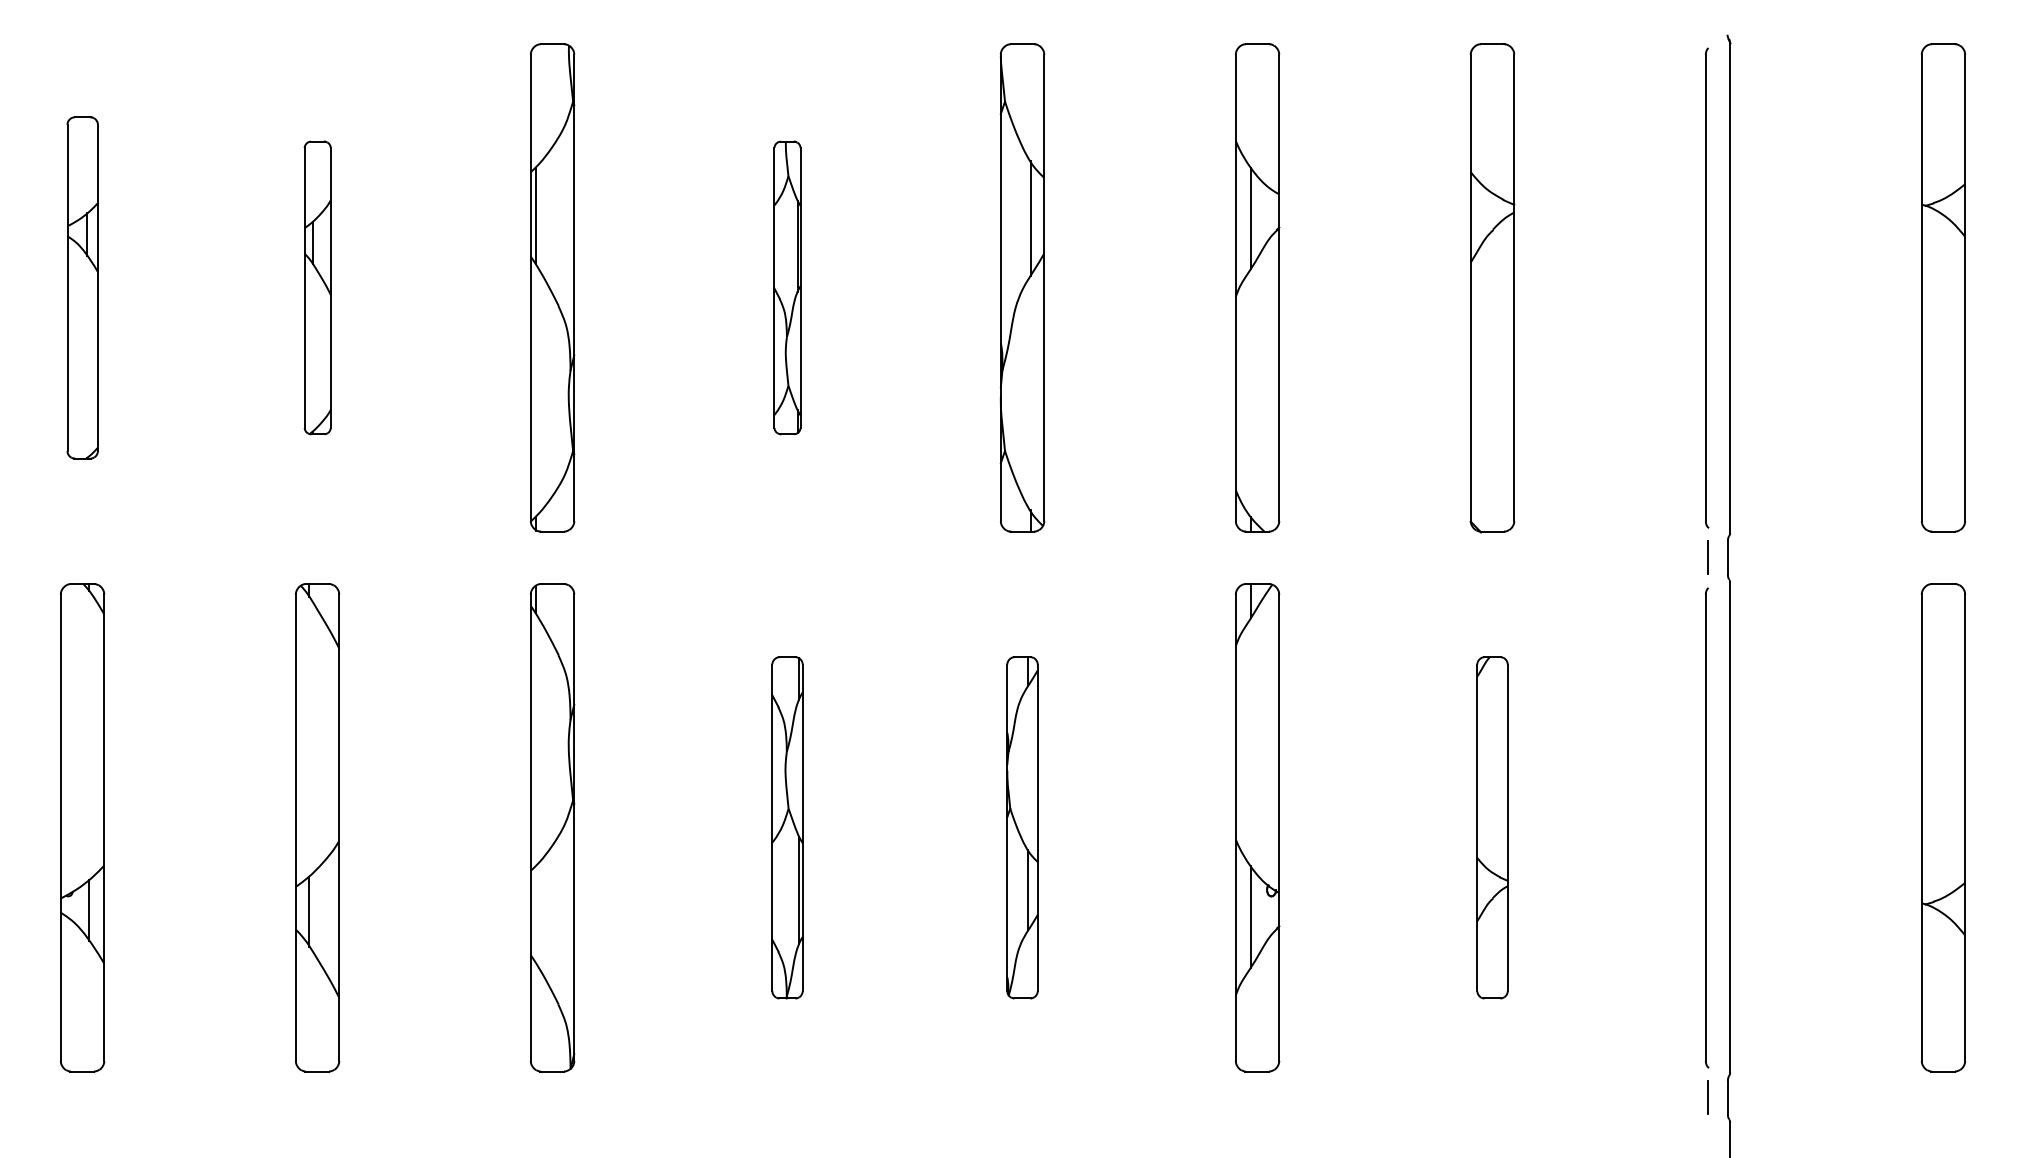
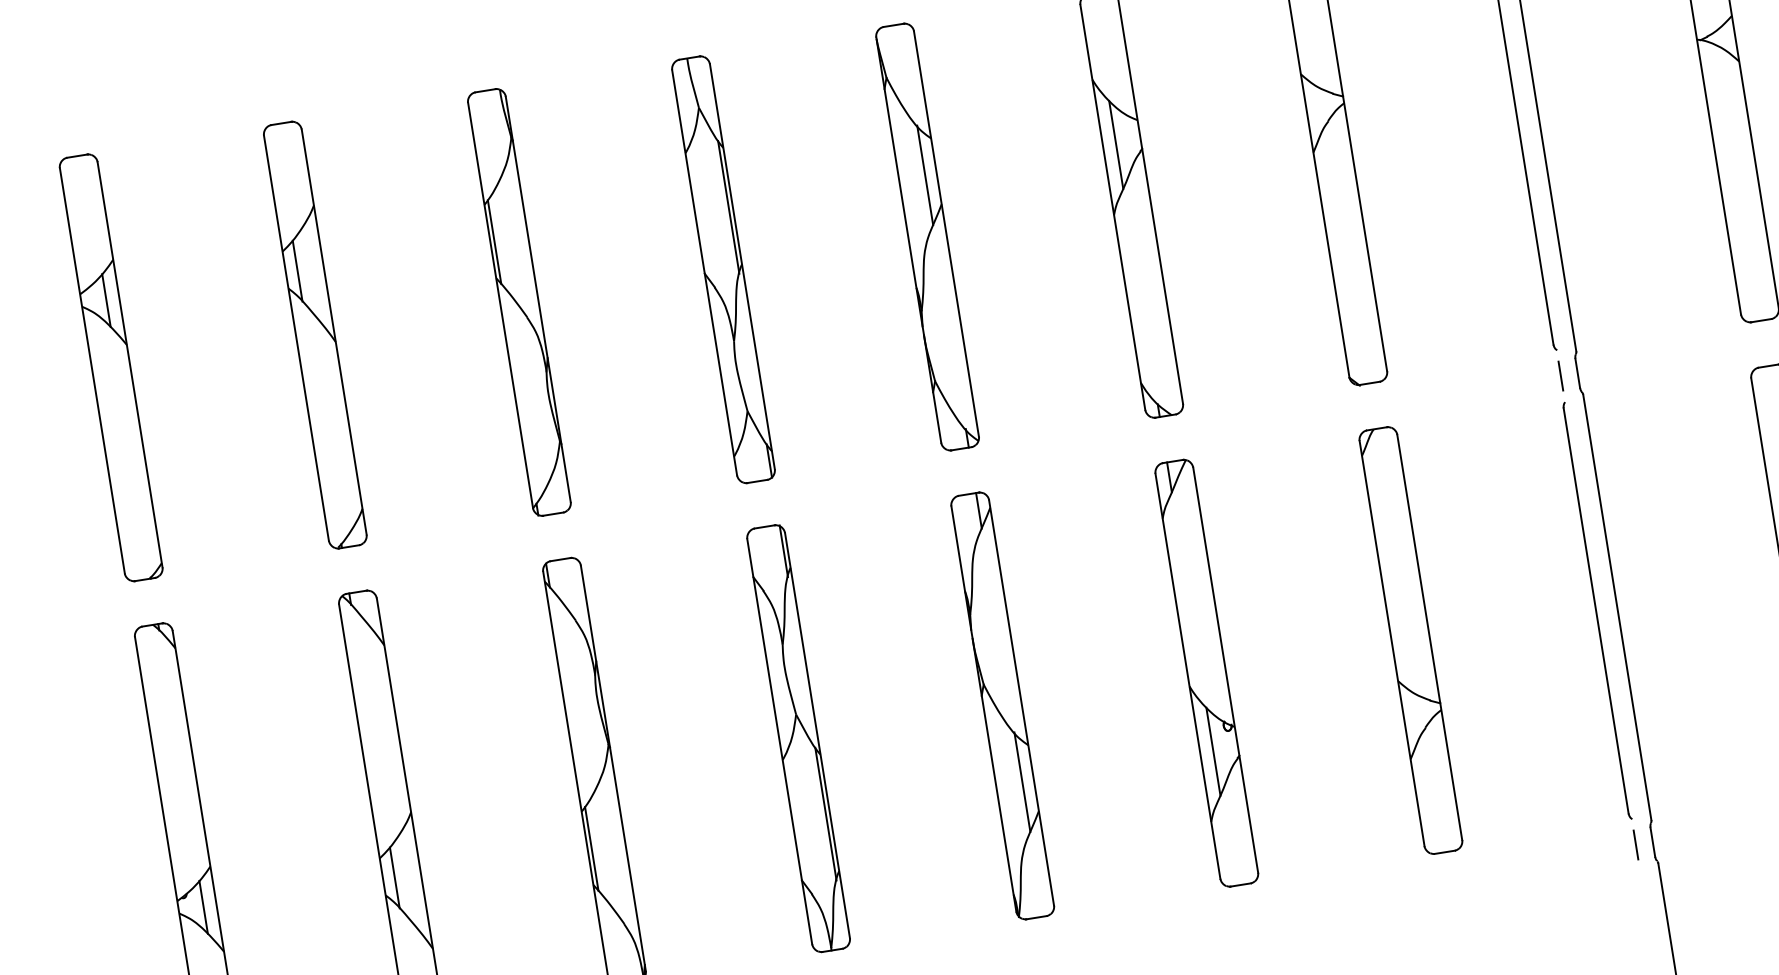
part: (82, 287) -> (111, 367), size x1.43
part: (317, 287) -> (315, 334), size x1.67
part: (787, 287) -> (723, 269), size x1.67
part: (787, 827) -> (798, 738), size x1.43
part: (1022, 827) -> (1002, 705), size x1.43
part: (1492, 827) -> (1410, 640), size x1.43
line: (535, 914) -> (591, 849), added

